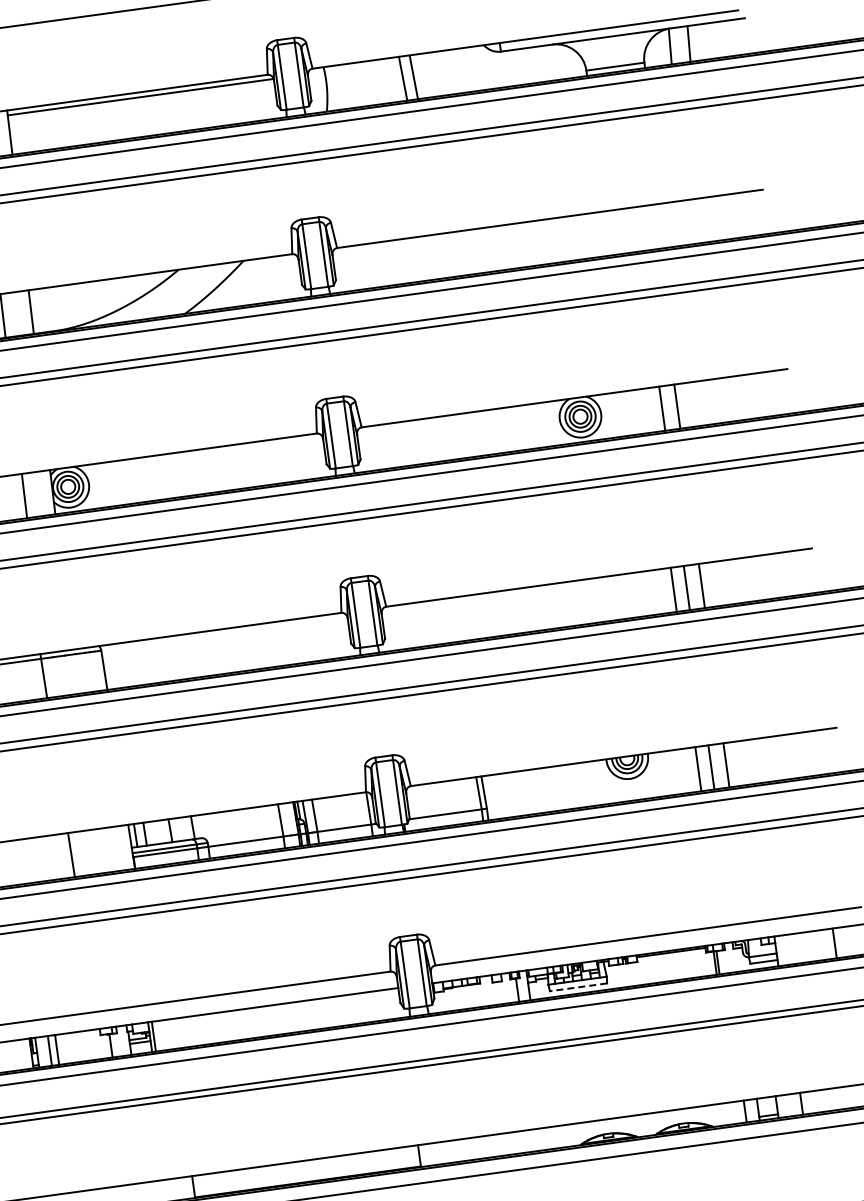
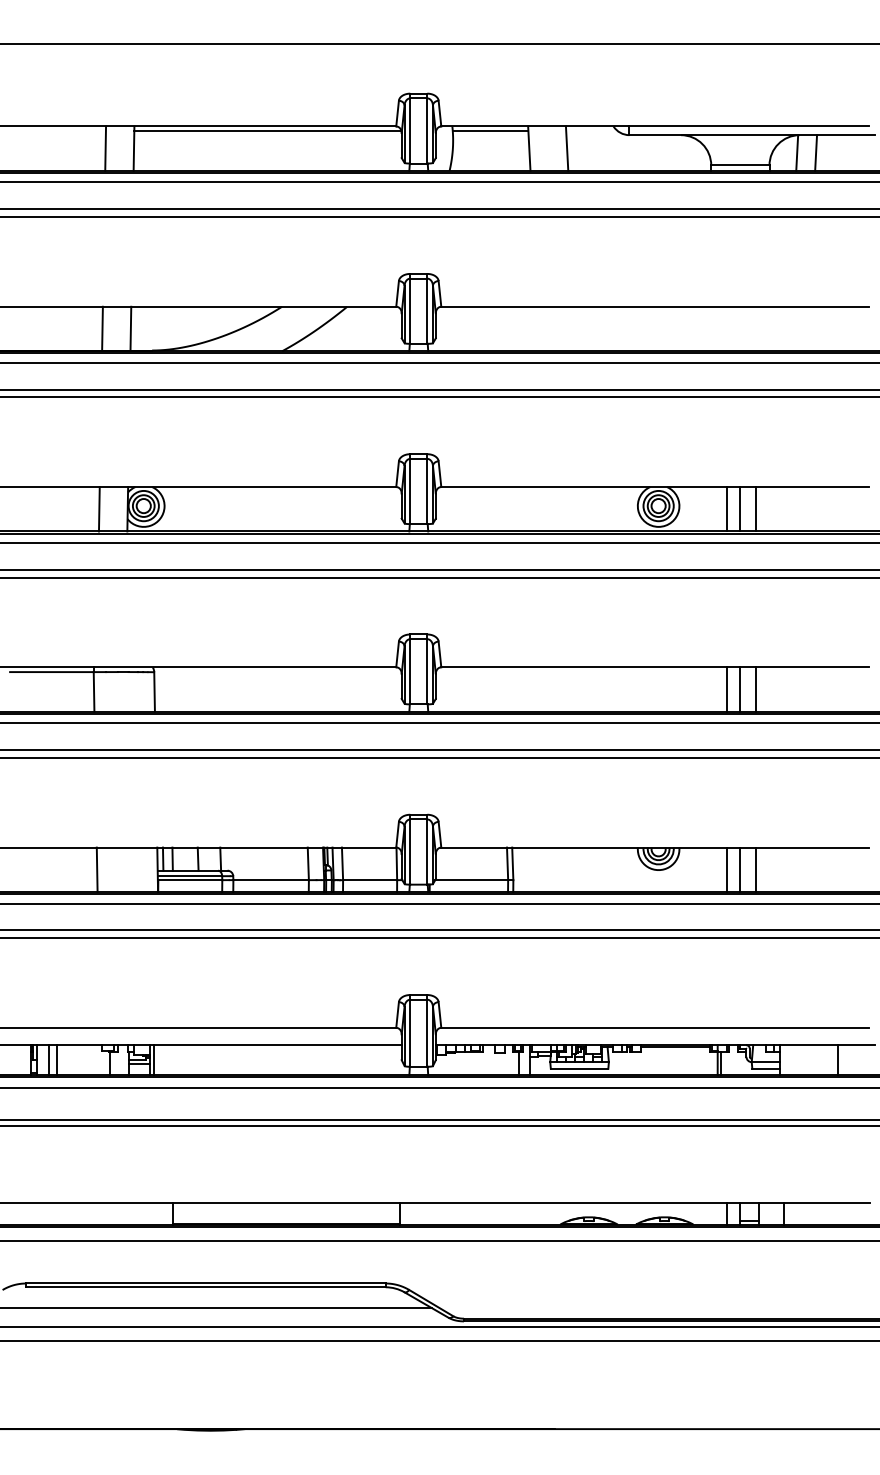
line: (362, 66) -> (490, 131), added
line: (413, 78) -> (566, 148), moved
line: (649, 410) -> (727, 509), added
line: (578, 987) -> (579, 1068), dashed -> solid

